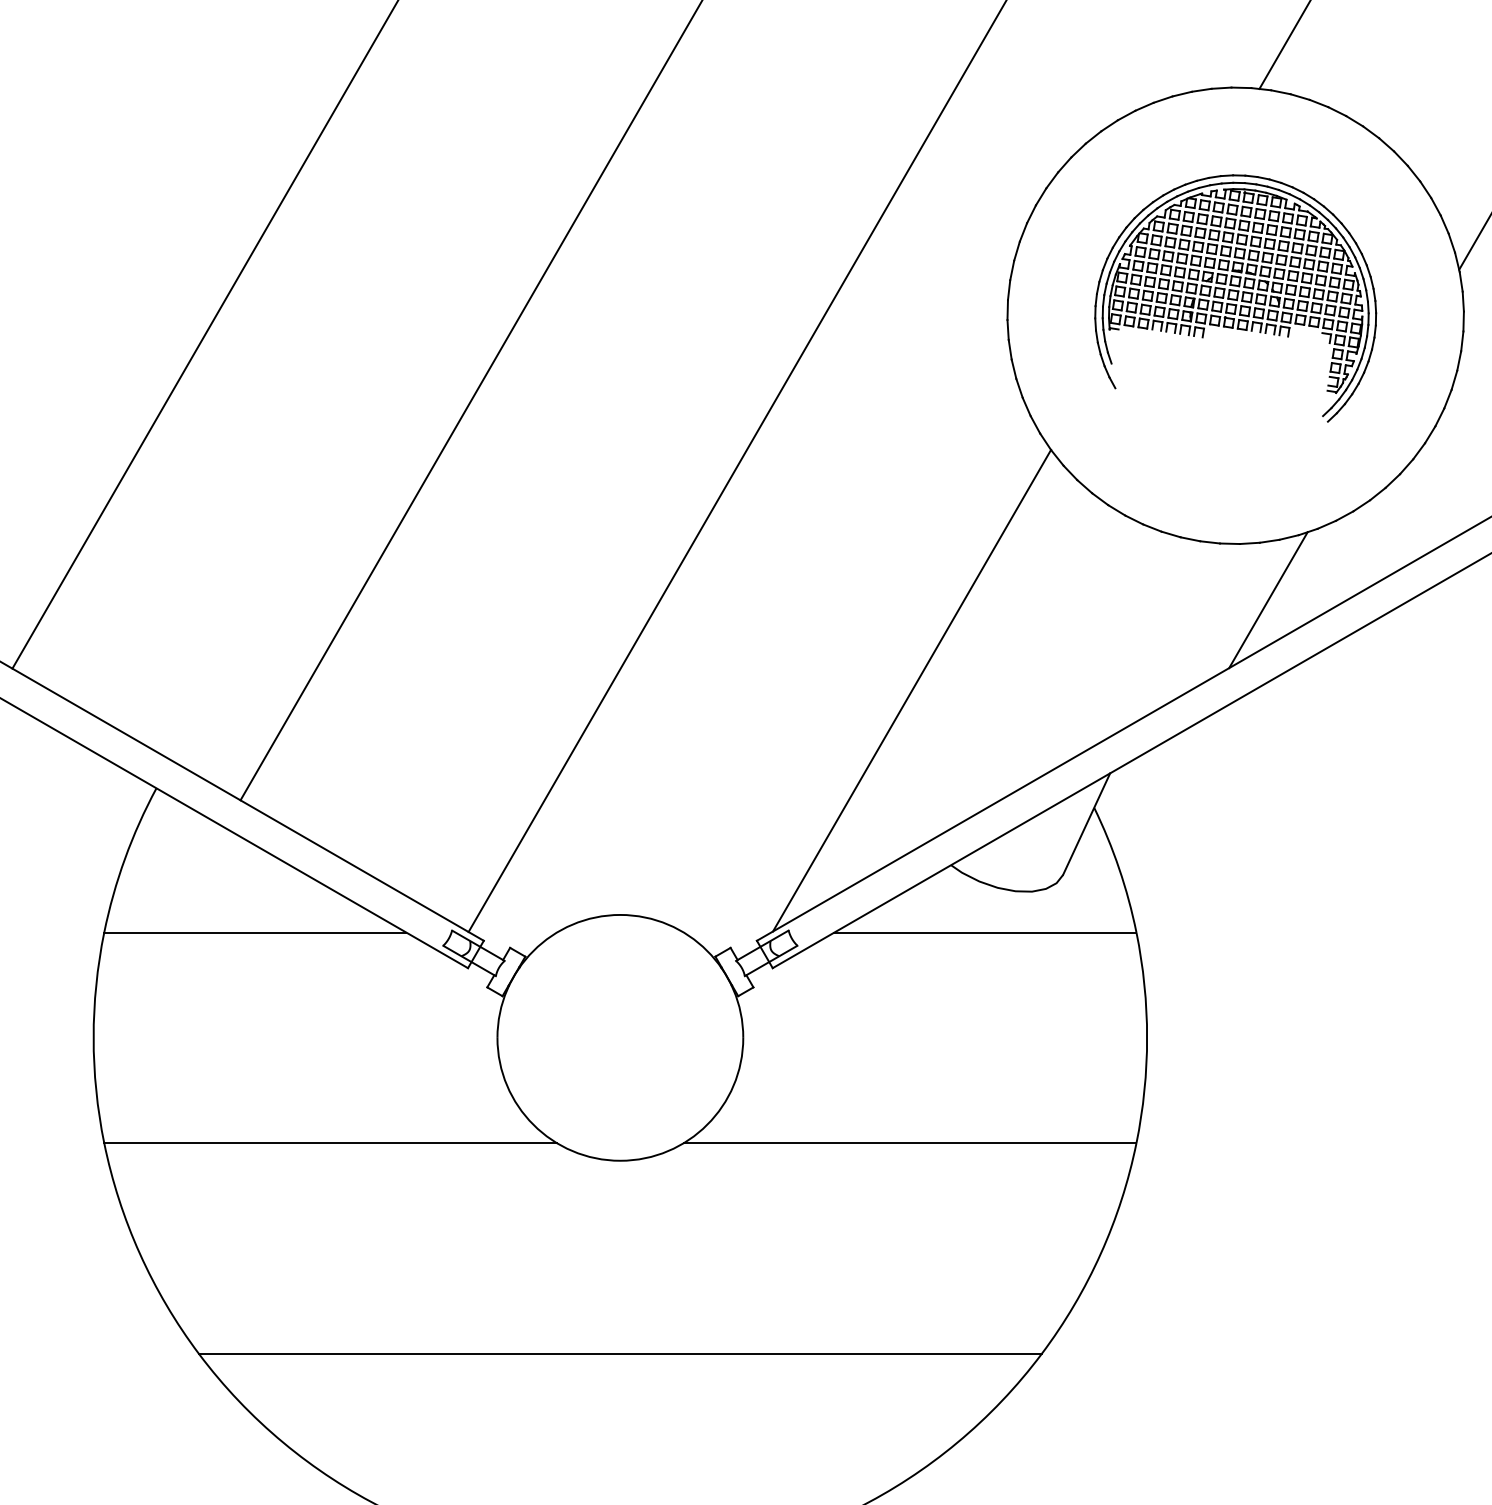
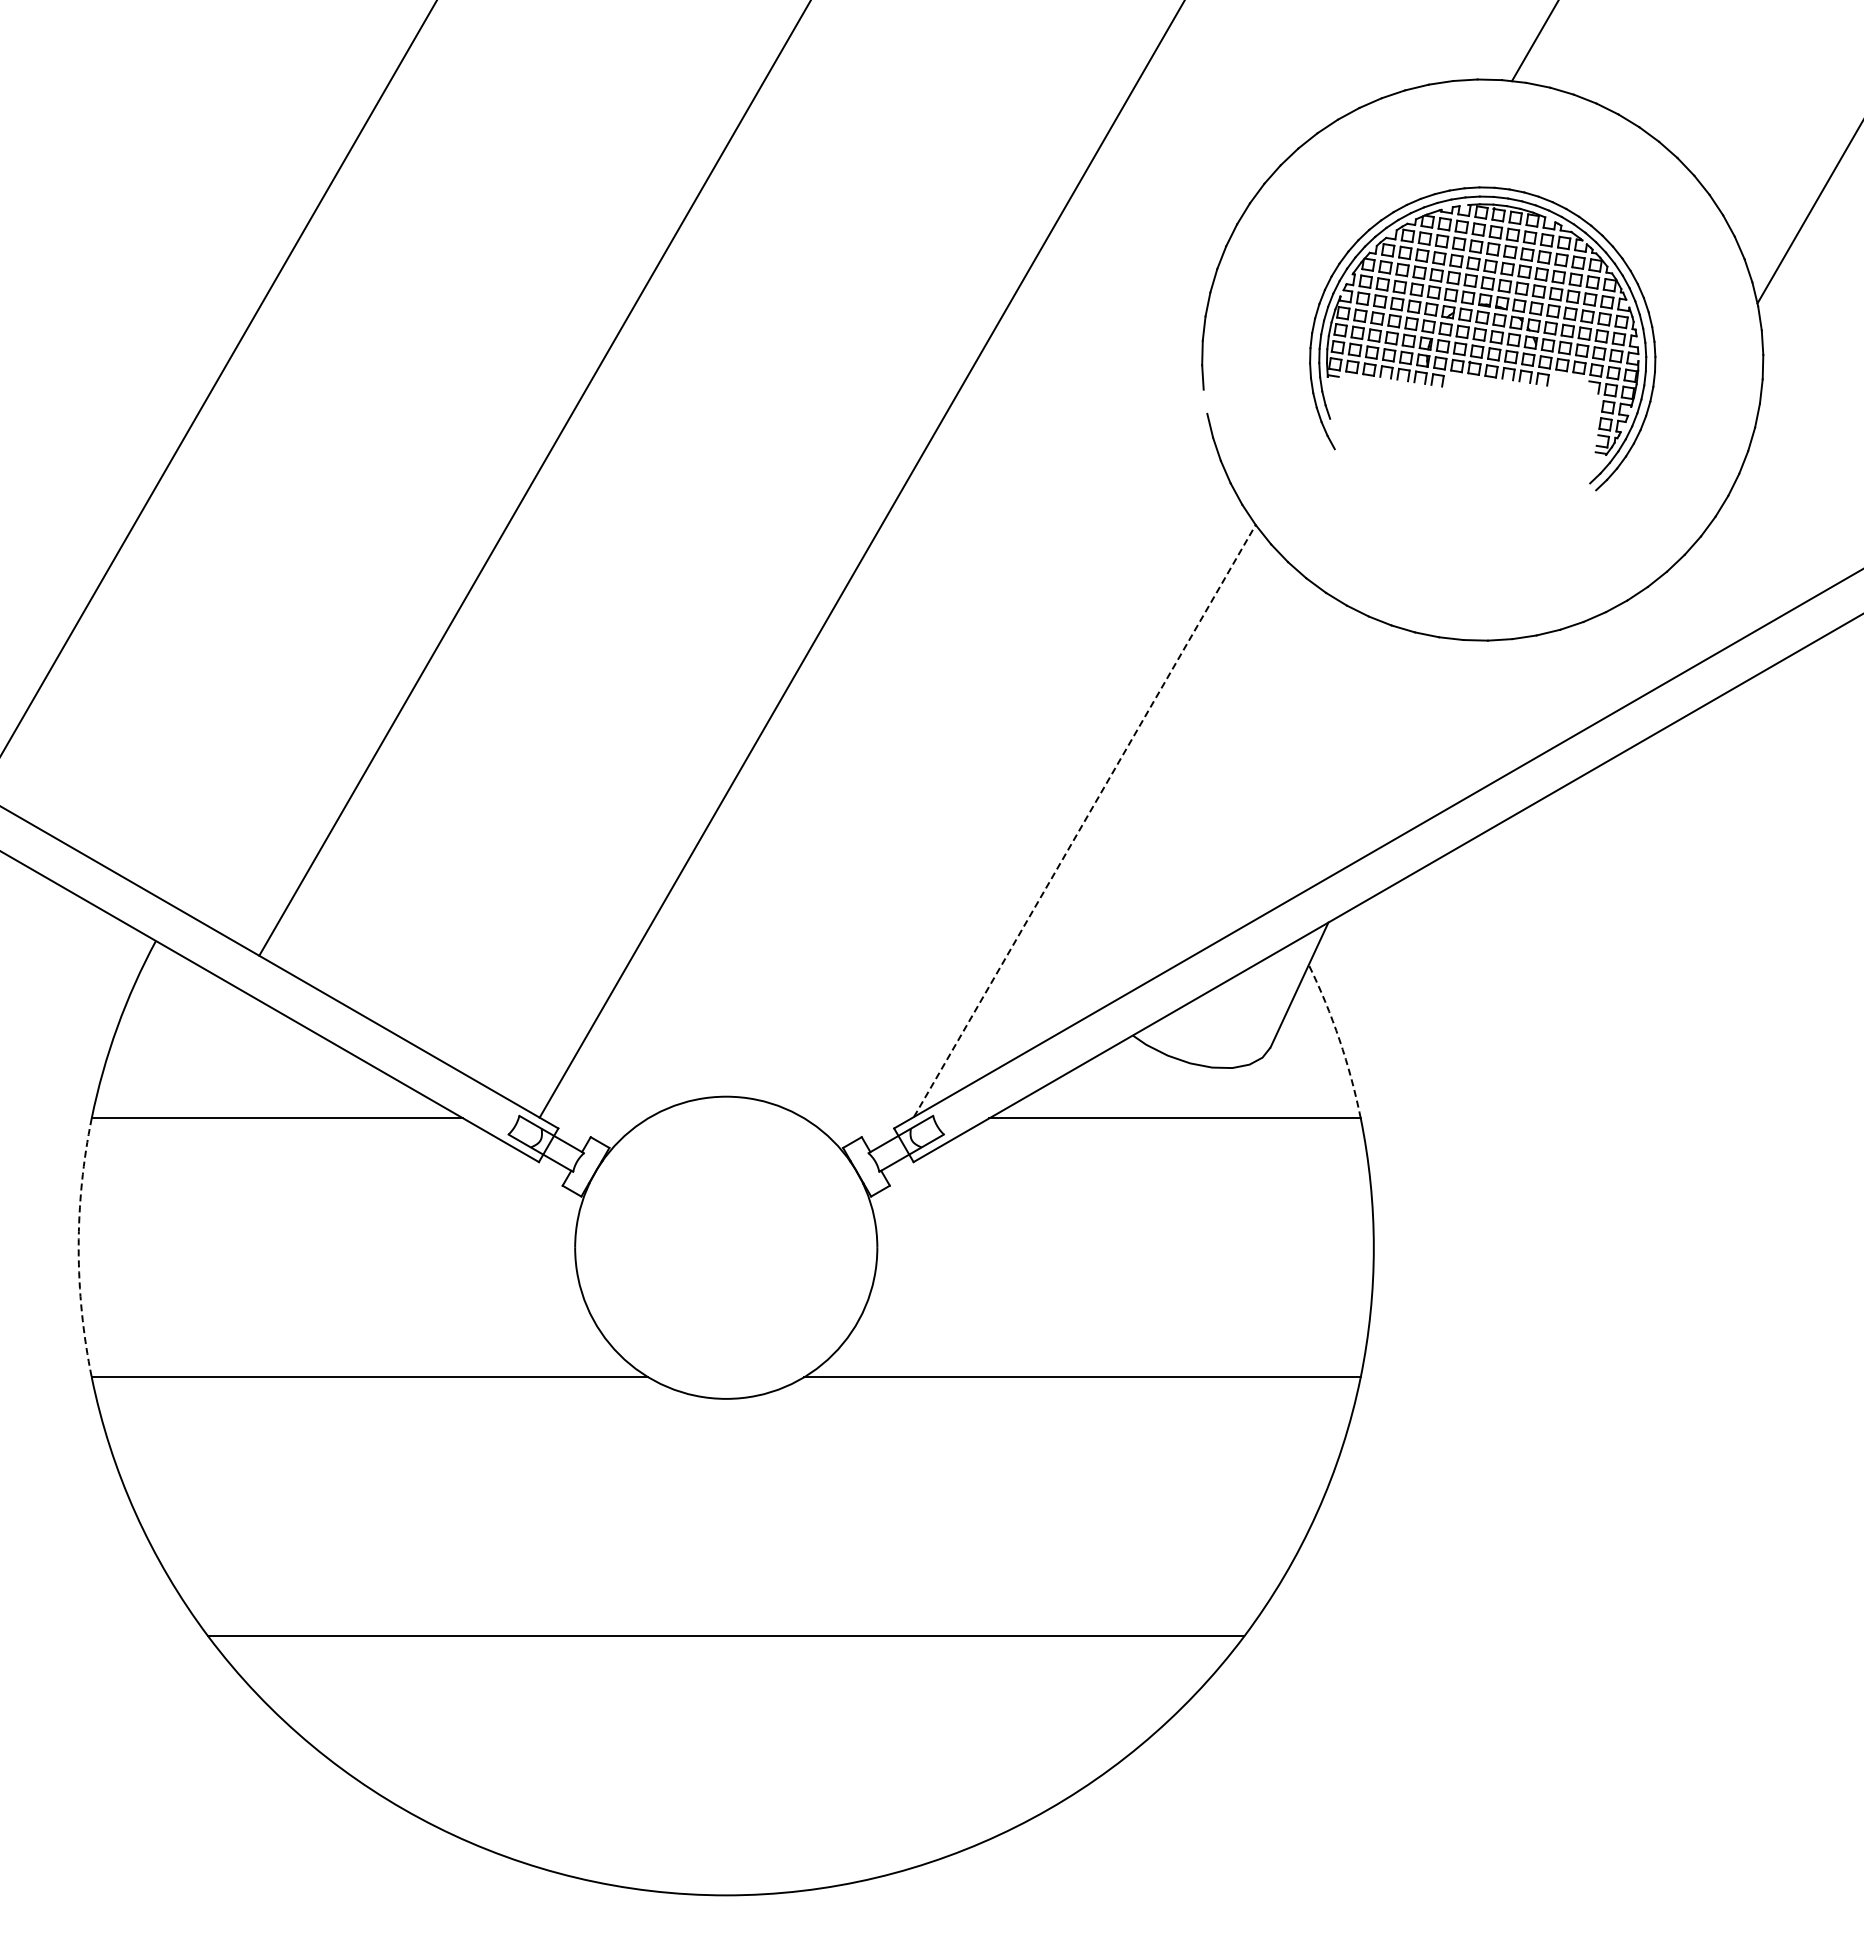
line: (1010, 349) -> (1205, 401), removed
line: (1268, 600) -> (1522, 709), removed
line: (911, 691) -> (1084, 821), solid -> dashed
arc: (1119, 868) -> (1339, 1039), solid -> dashed
arc: (93, 1037) -> (78, 1247), solid -> dashed

